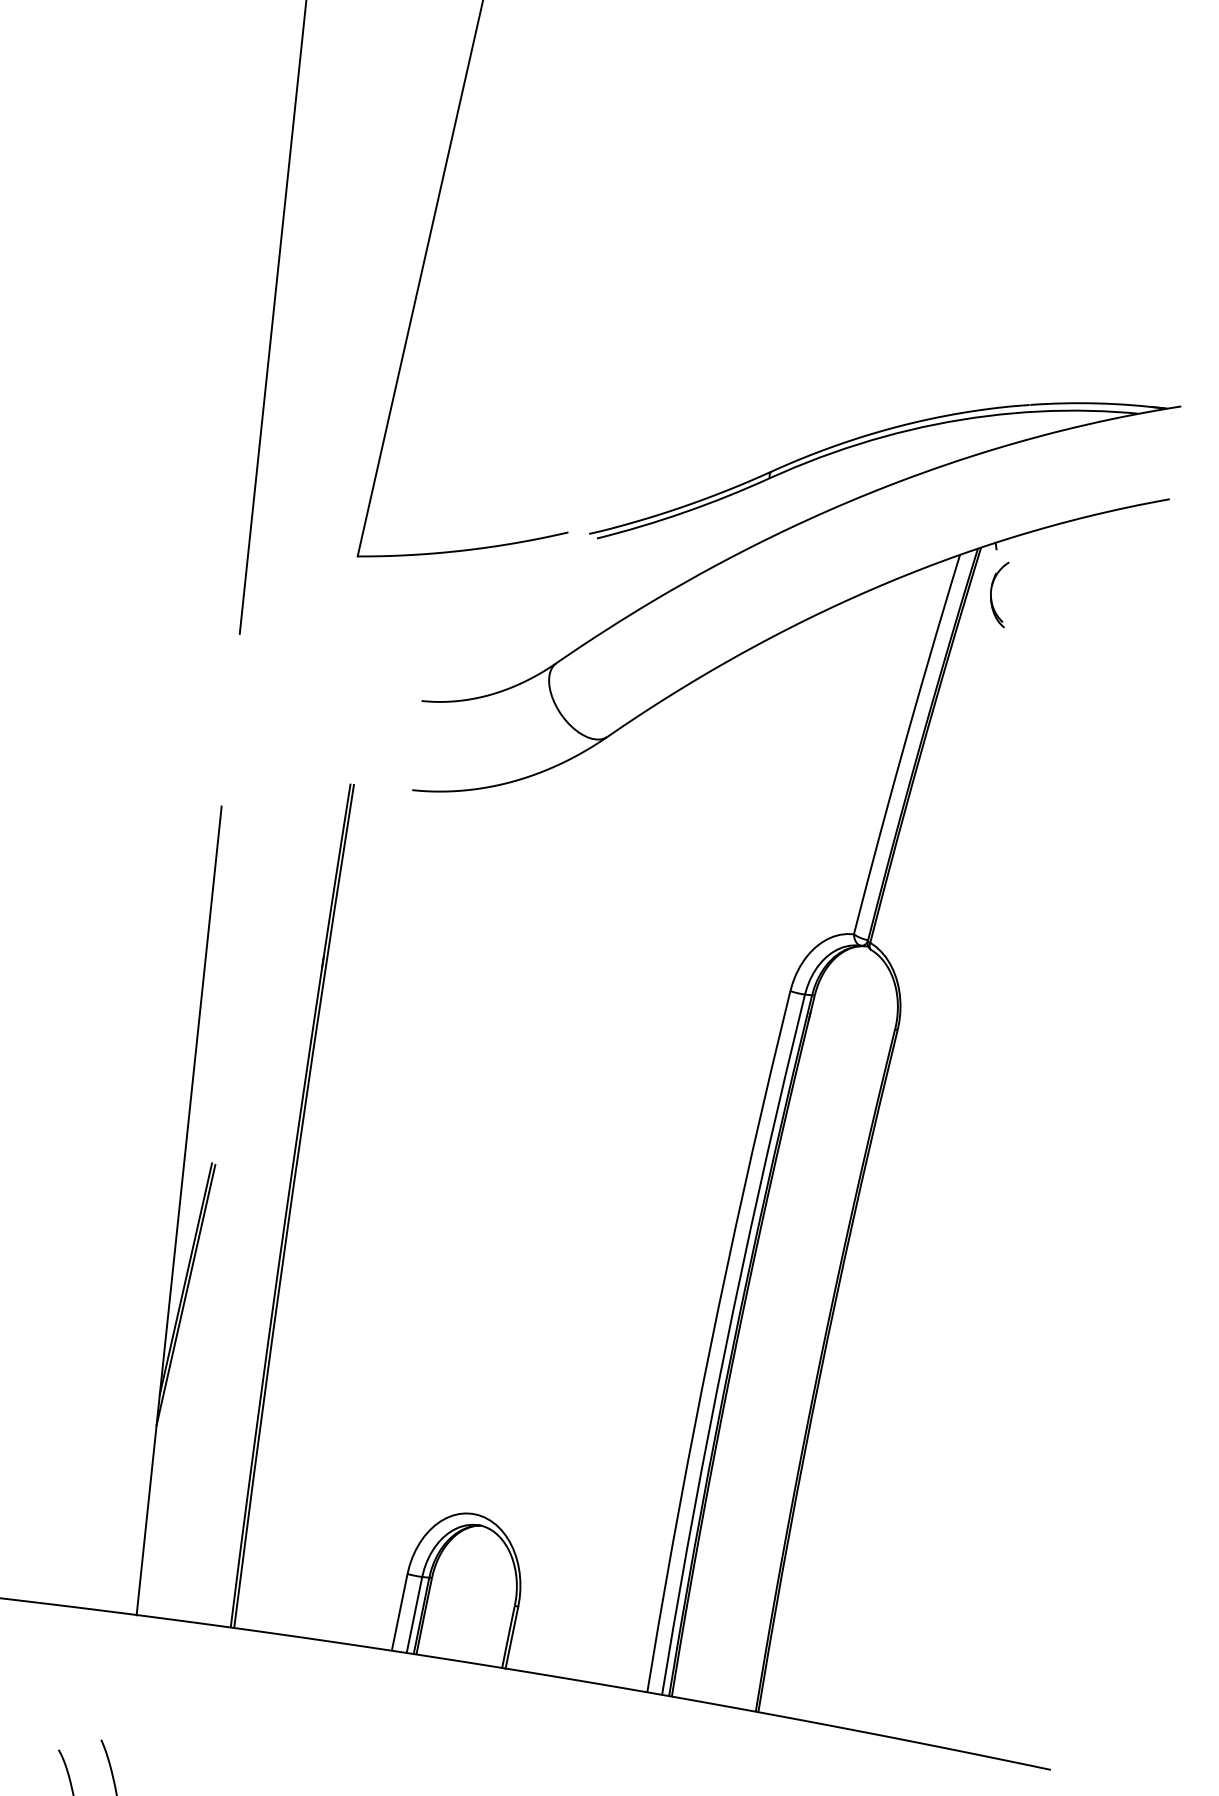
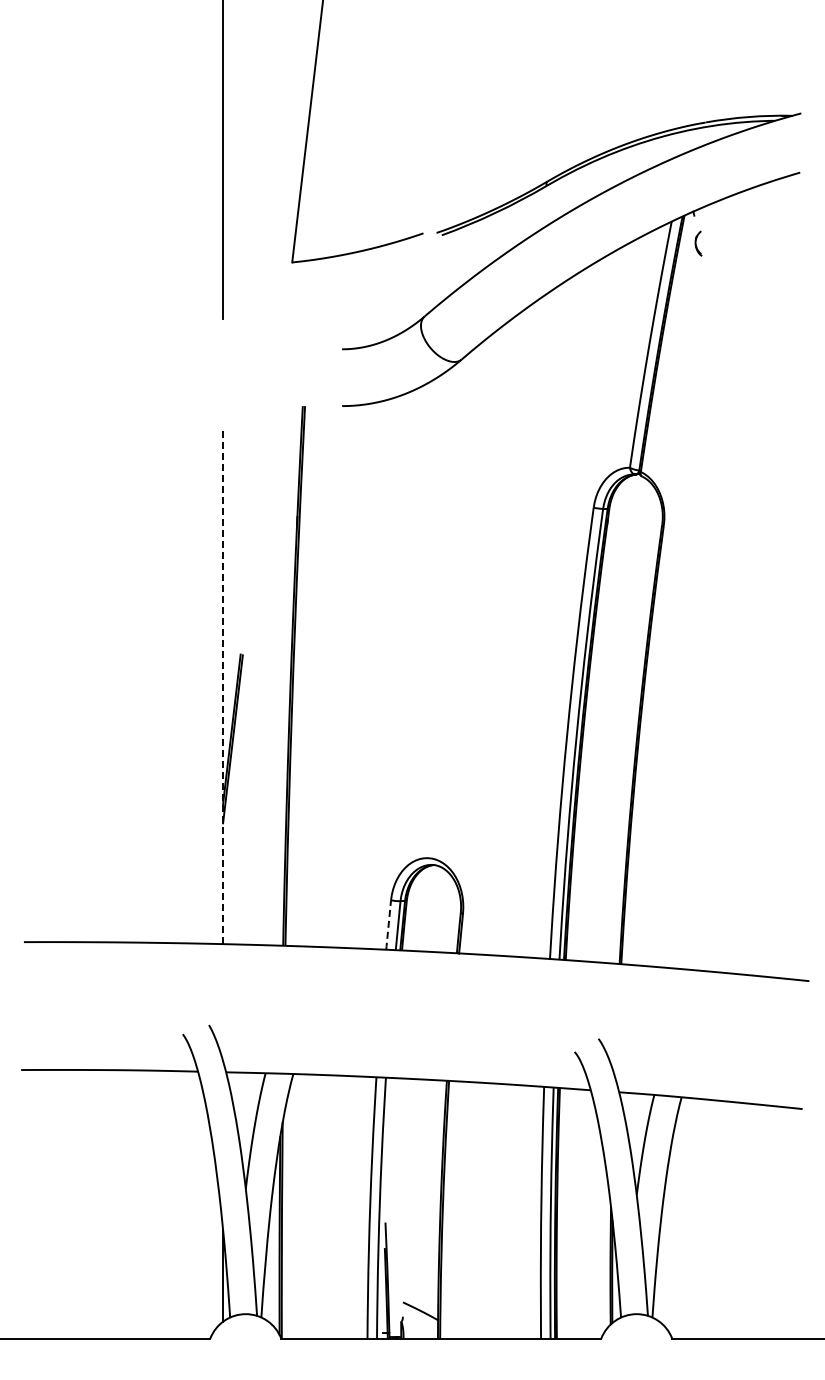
part: (998, 593) -> (698, 243), size x0.6
line: (179, 1210) -> (223, 686), solid -> dashed
line: (399, 1613) -> (388, 925), solid -> dashed

